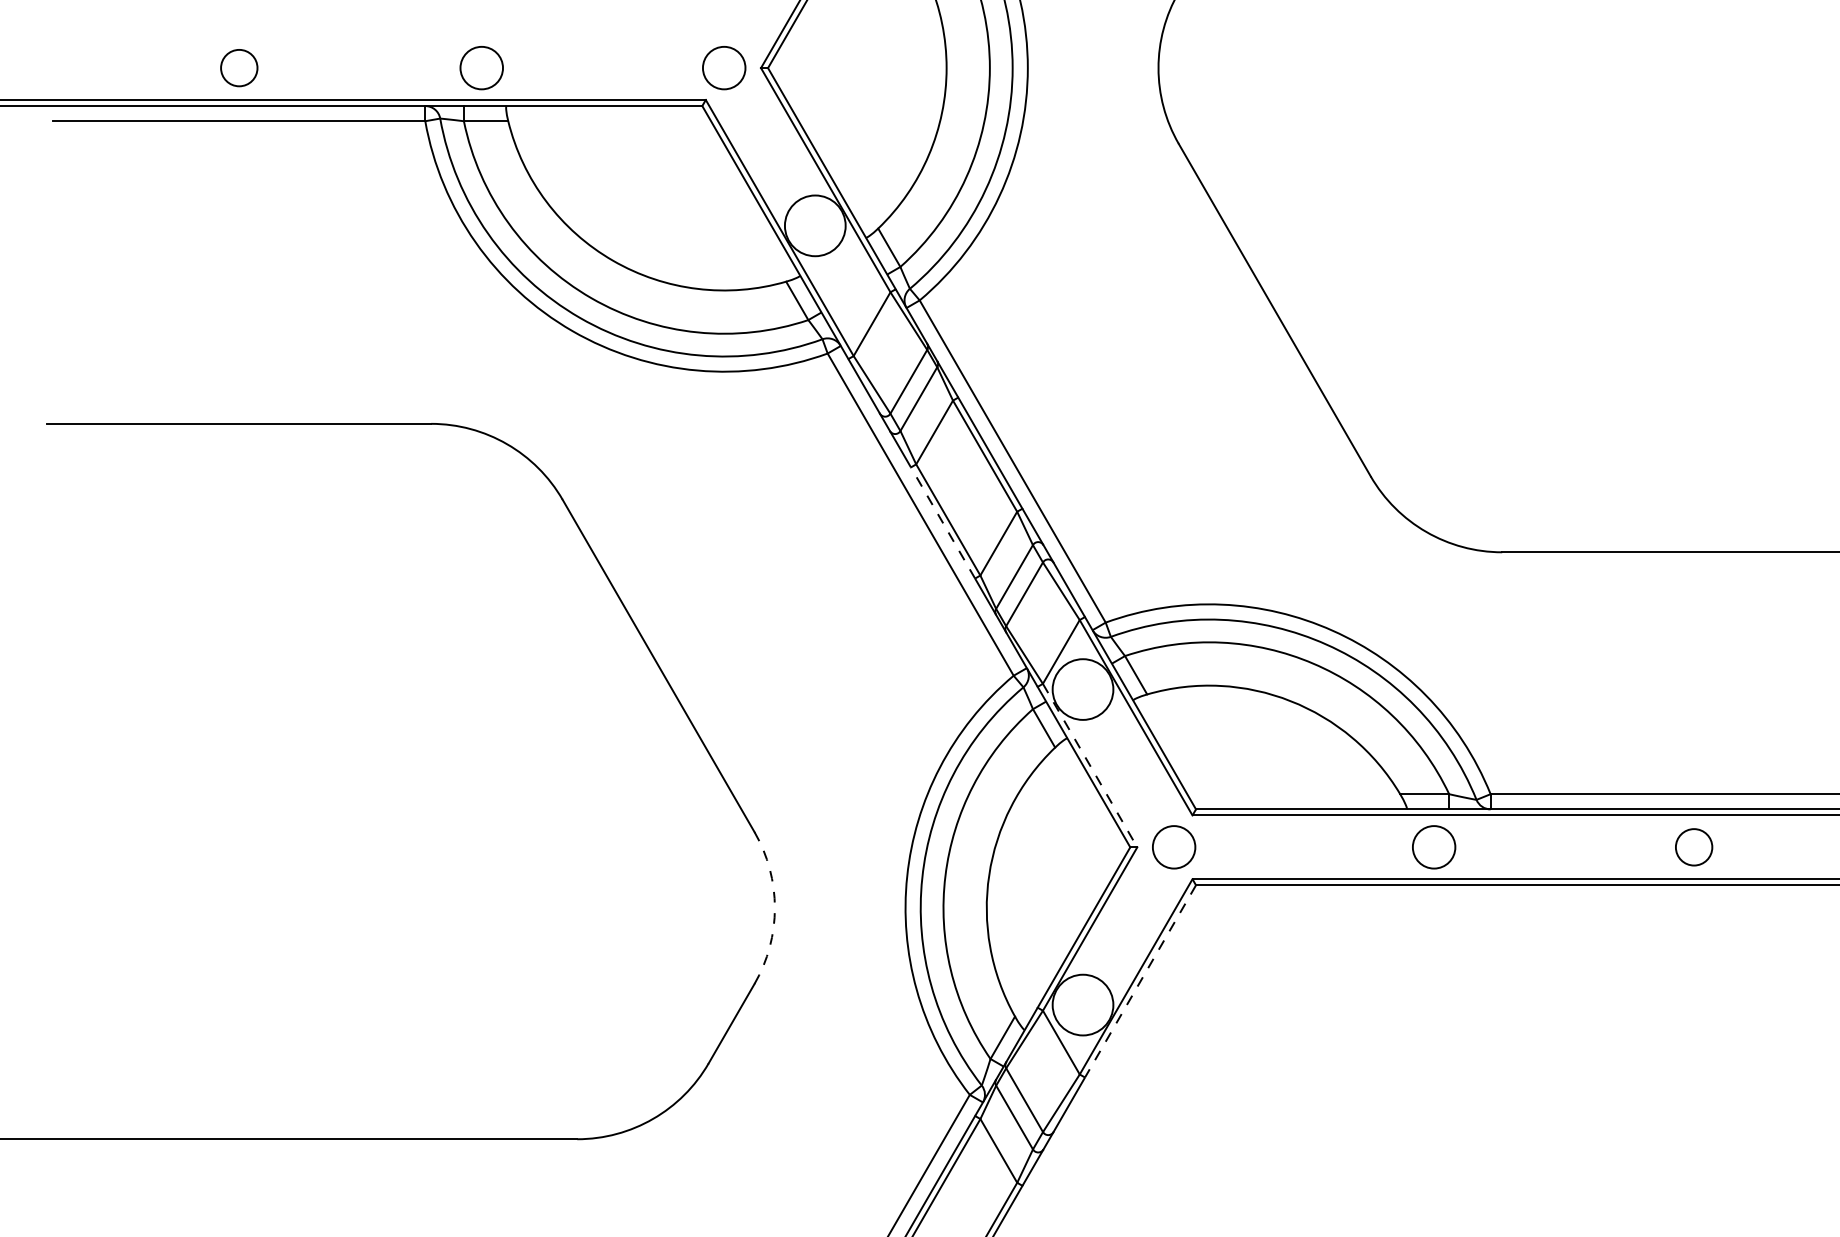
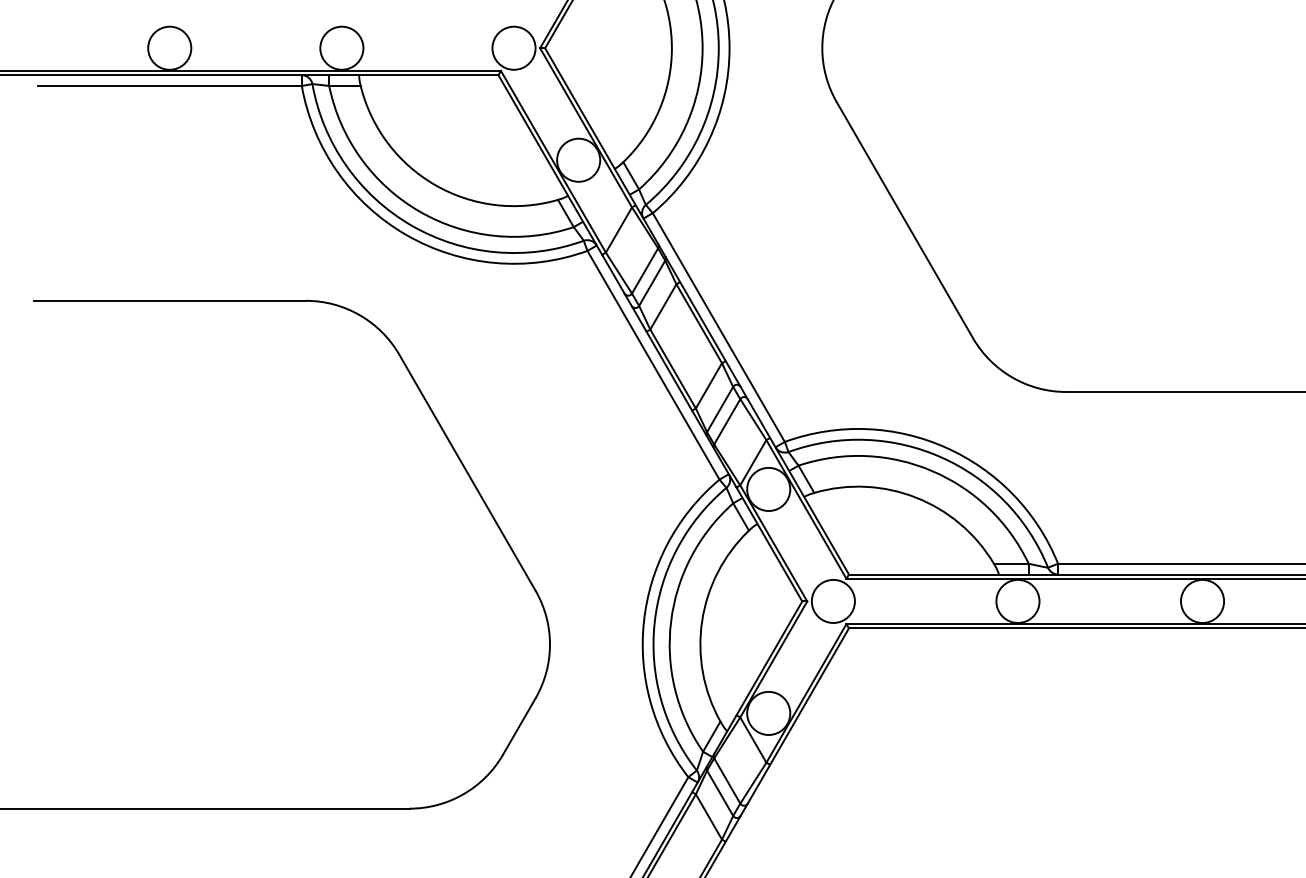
circle: (238, 67) -> (169, 47), size x1.67
circle: (481, 67) -> (341, 47), size x1.43
circle: (723, 67) -> (513, 47), size x1.43
line: (942, 522) -> (668, 370), dashed -> solid
line: (1090, 766) -> (774, 544), dashed -> solid
circle: (1173, 846) -> (832, 600), size x1.43
circle: (1433, 846) -> (1017, 600), size x1.43
circle: (1693, 846) -> (1202, 600), size x1.67
arc: (774, 908) -> (549, 644), dashed -> solid
line: (1140, 981) -> (809, 696), dashed -> solid

